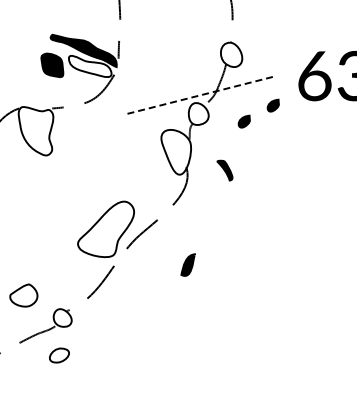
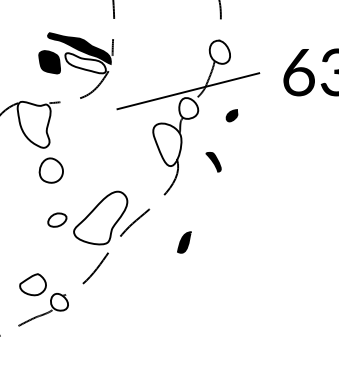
line: (198, 95) -> (188, 90), dashed -> solid
part: (272, 105) -> (258, 100), removed
part: (54, 179) -> (51, 170), added
part: (187, 264) -> (183, 241), moved
part: (23, 295) -> (32, 284), moved
part: (59, 355) -> (57, 220), moved

